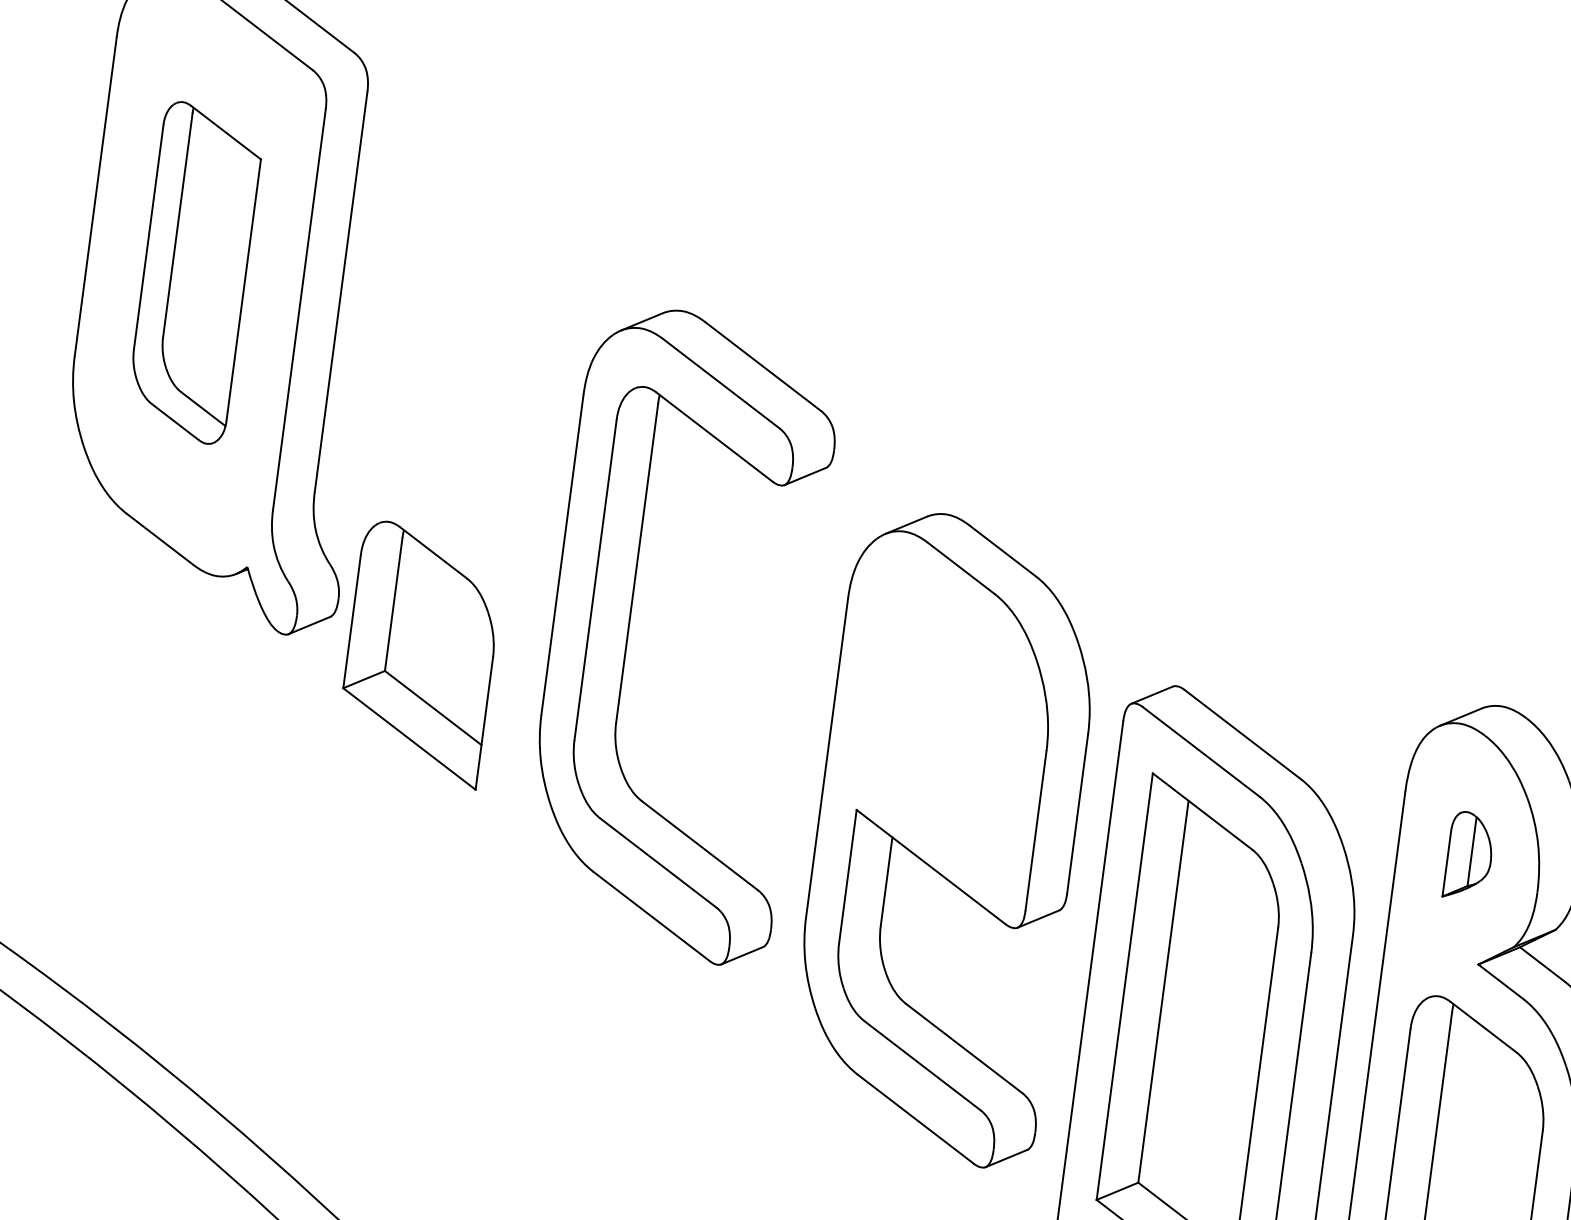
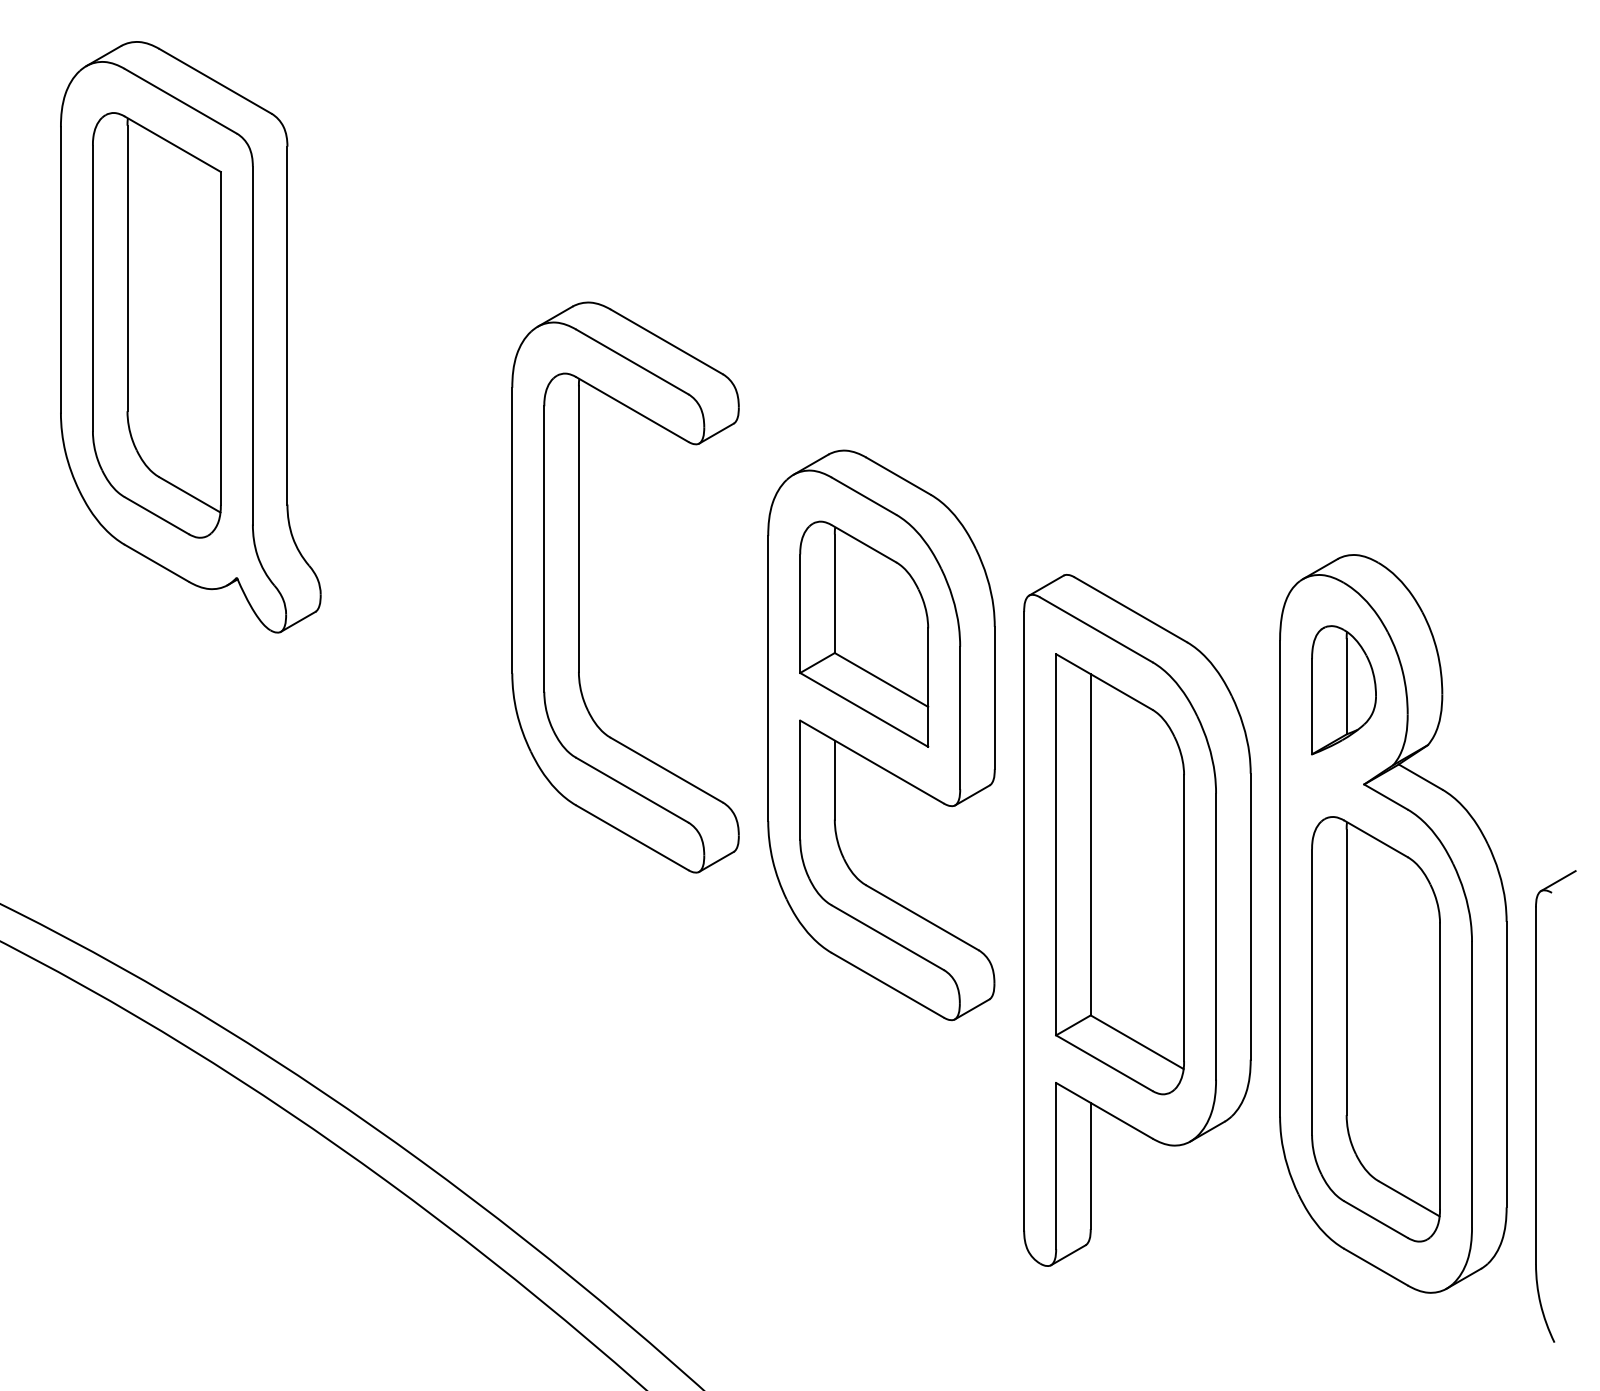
part: (194, 273) -> (156, 325), size x1.43
part: (421, 653) -> (864, 633), moved
part: (1469, 856) -> (1343, 690), size x1.67

